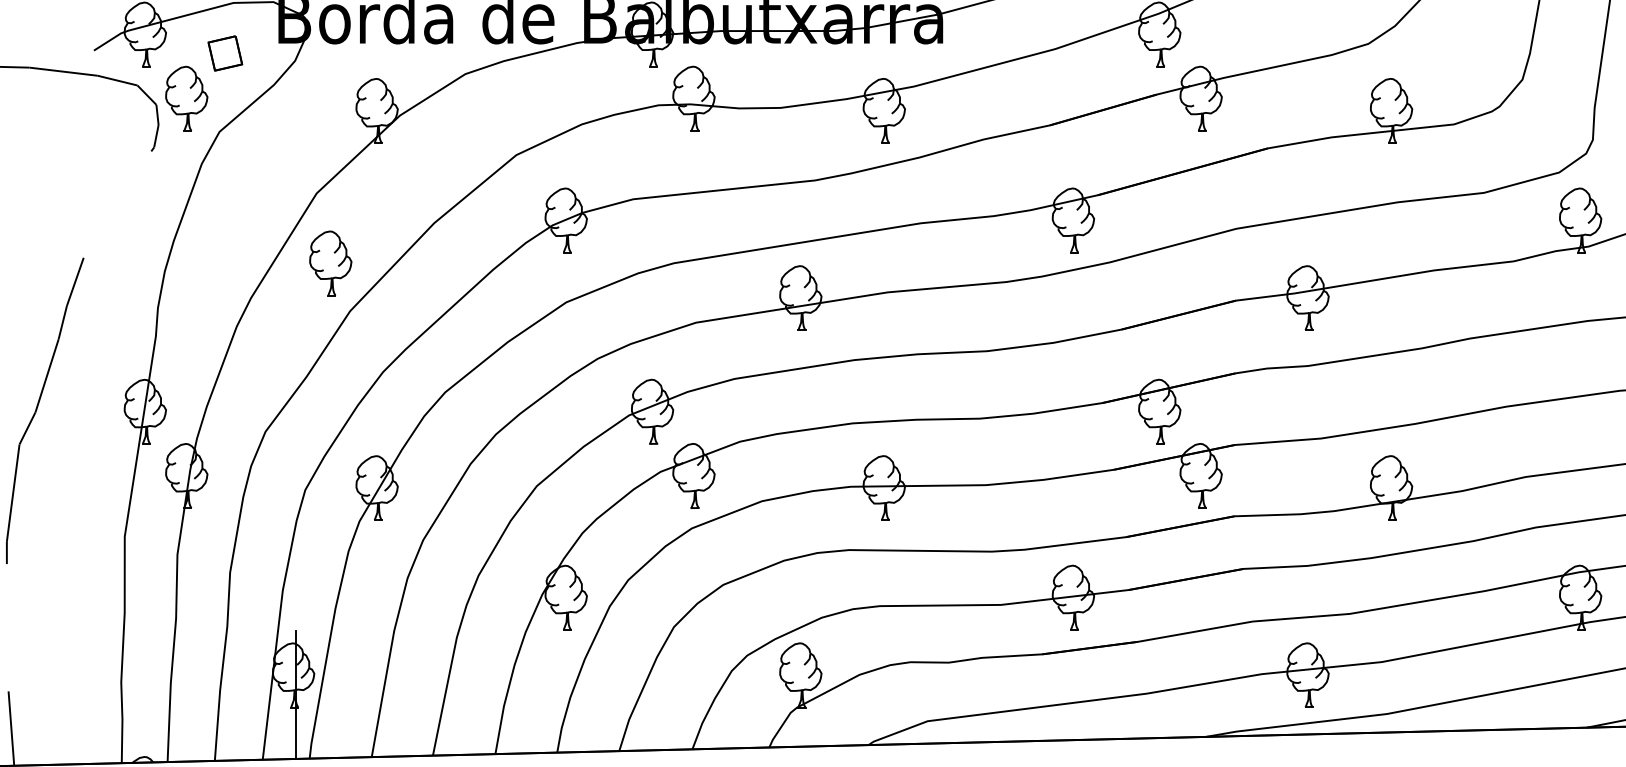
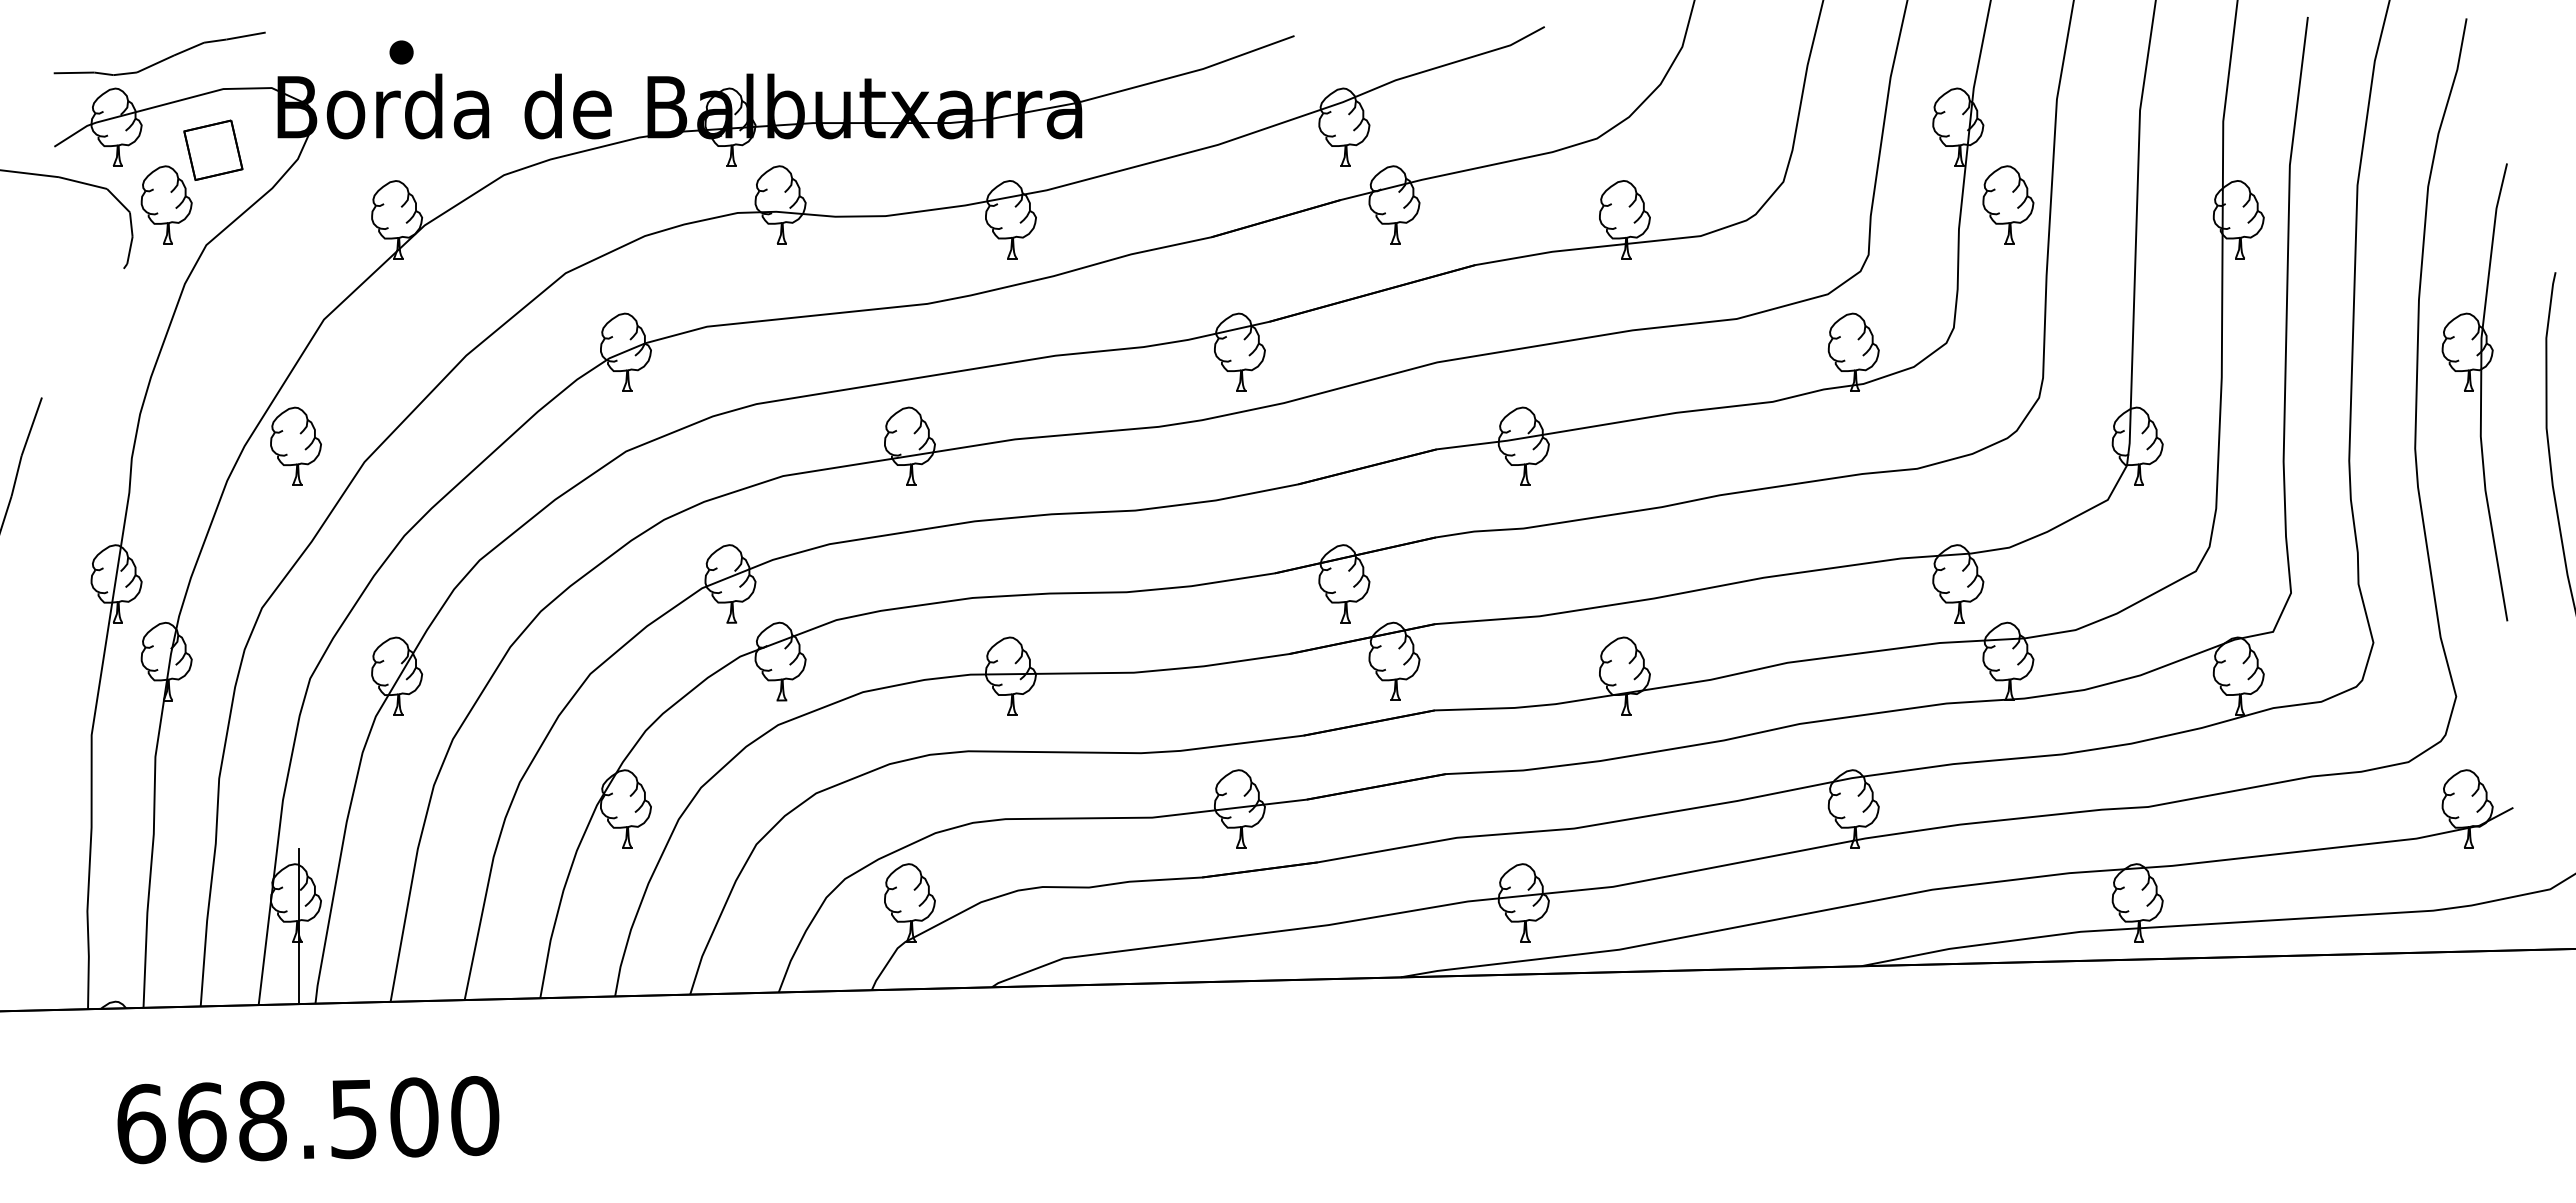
part: (225, 52) -> (213, 149), size x1.43
part: (330, 262) -> (295, 445), moved

